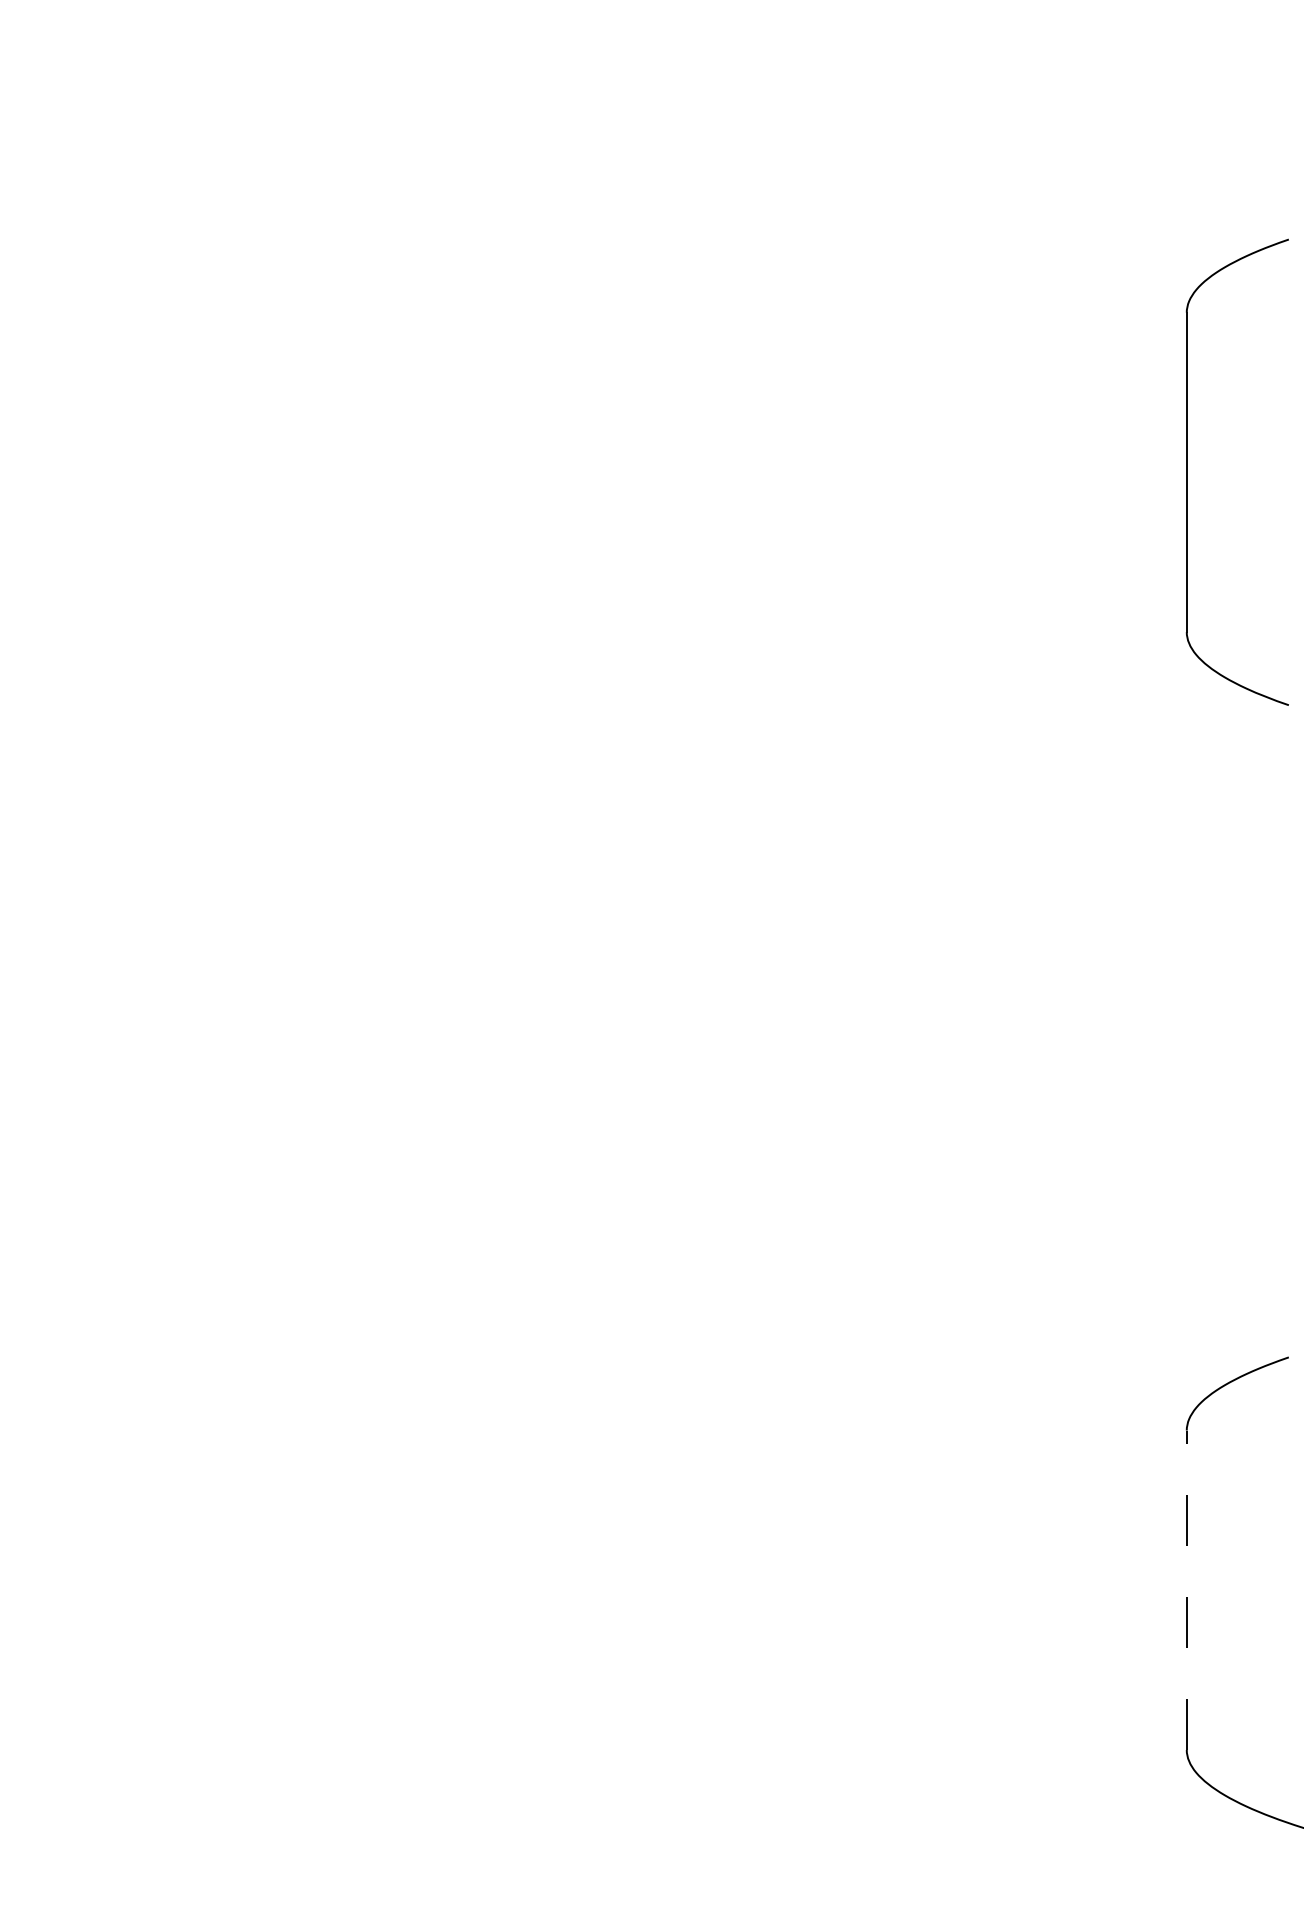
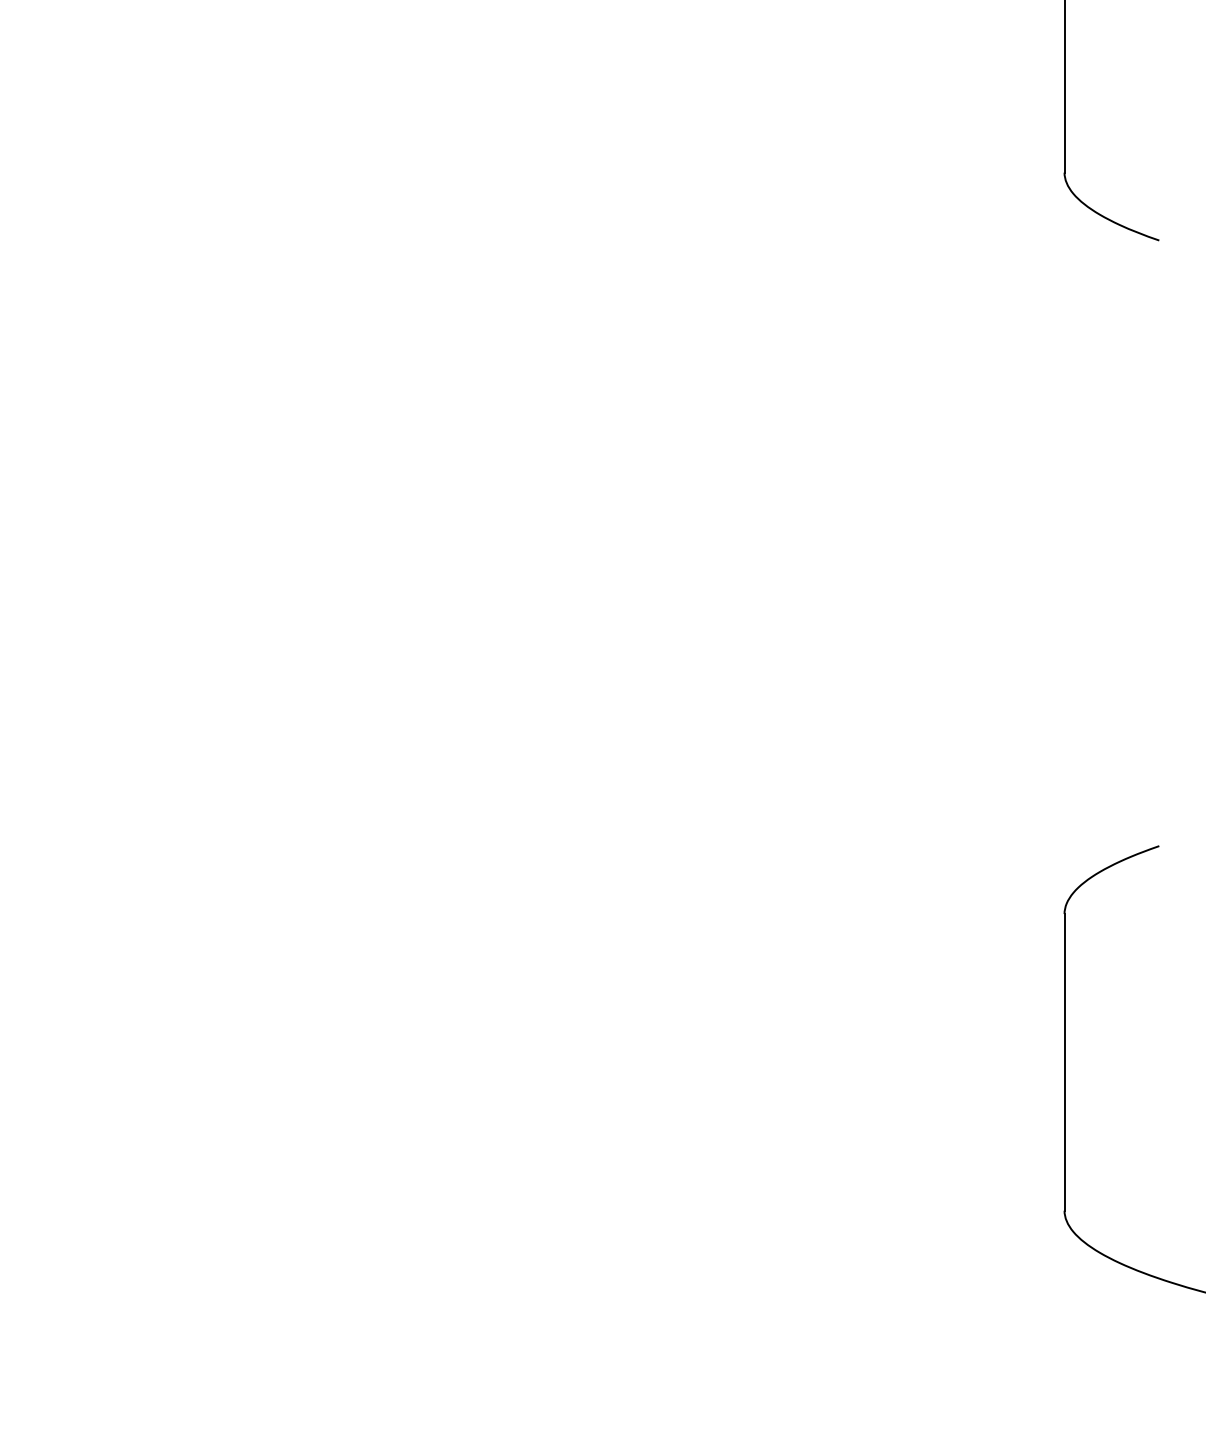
line: (1186, 1590) -> (1064, 1062), dashed -> solid

